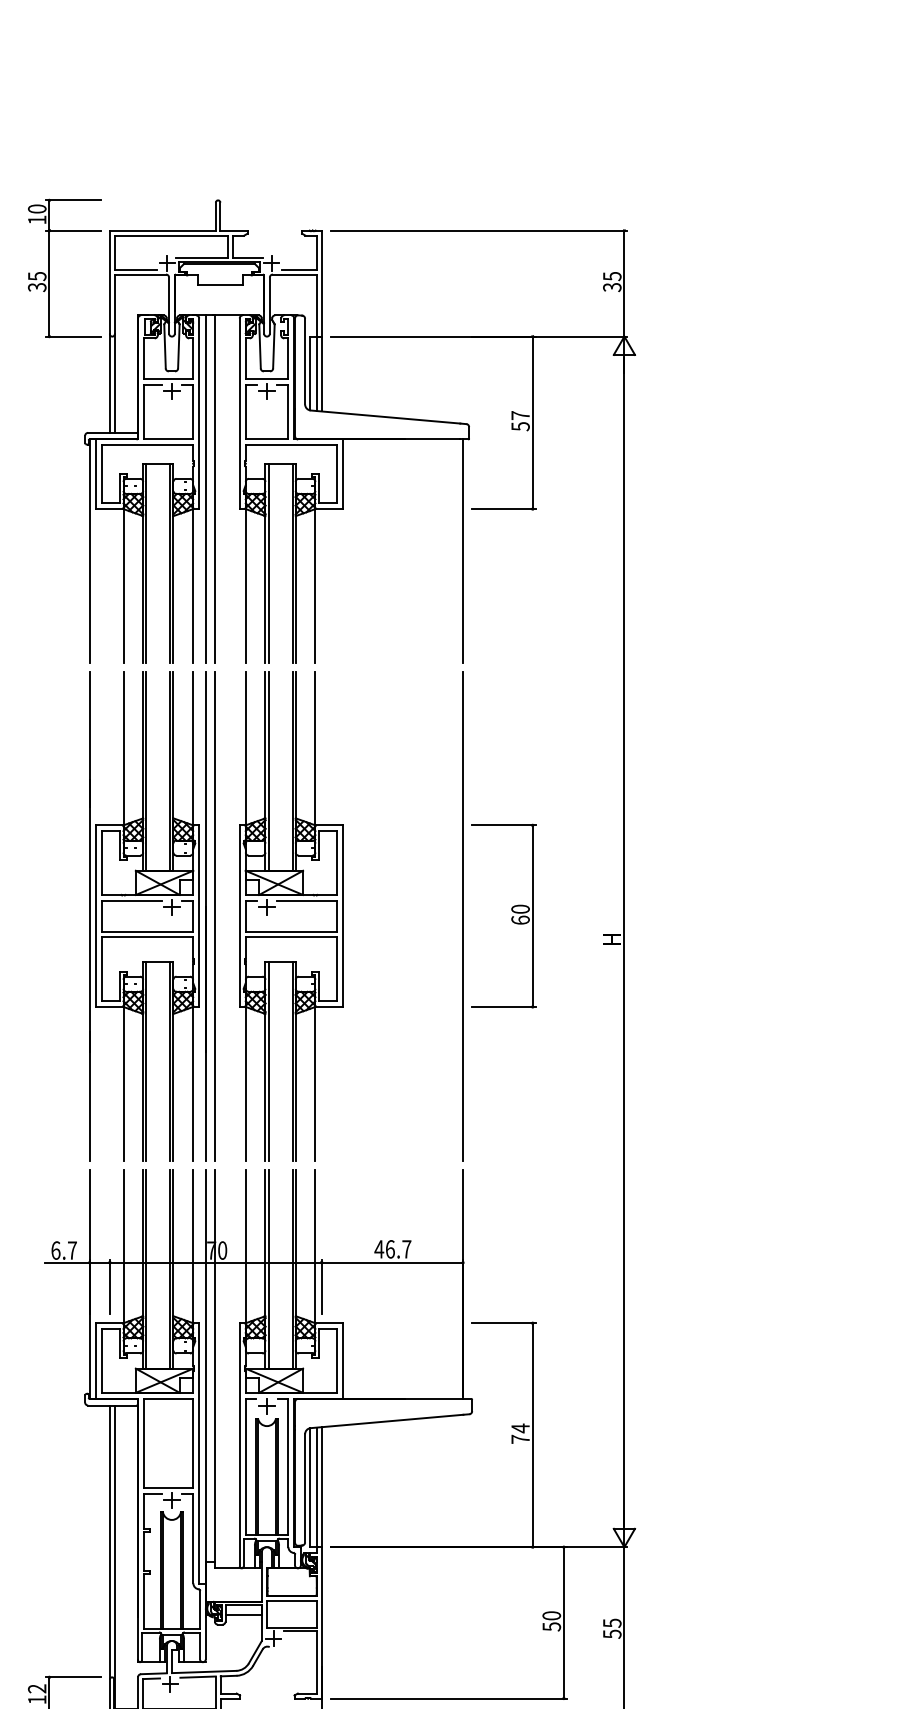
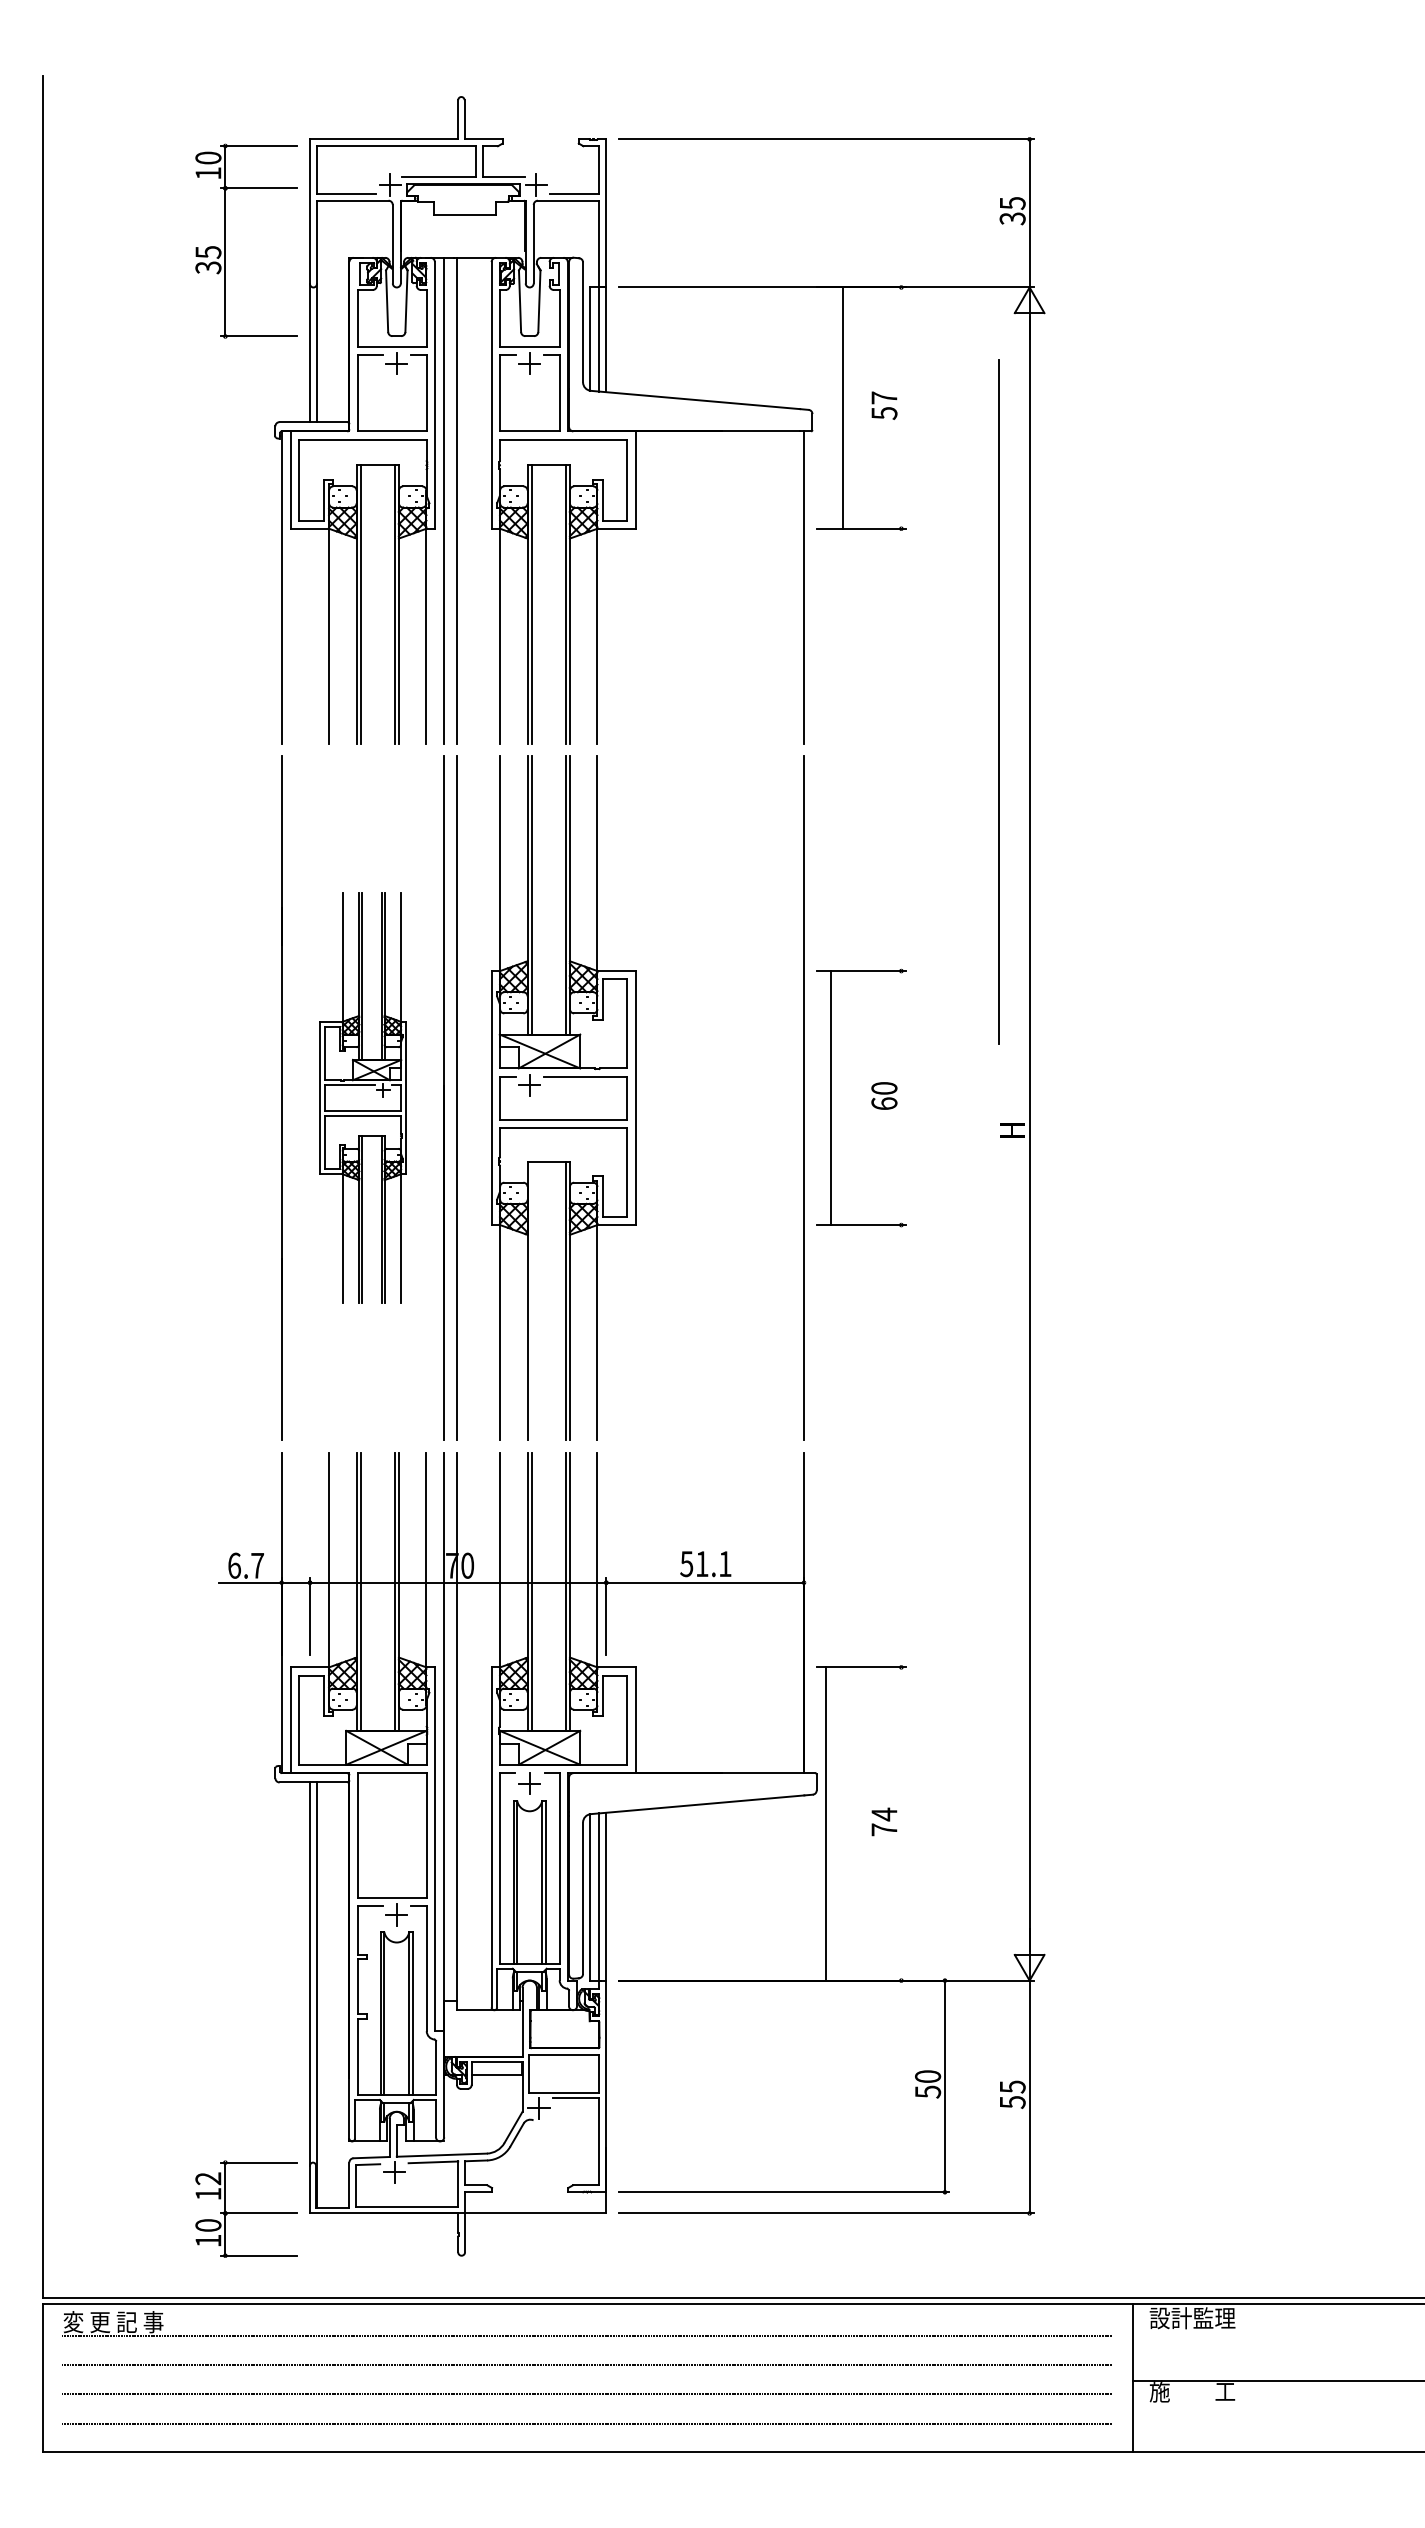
part: (49, 267) -> (225, 240), moved
line: (532, 422) -> (843, 407), moved
line: (602, 632) -> (998, 701), added
part: (147, 915) -> (362, 1097), size x0.6
line: (532, 916) -> (831, 1098), moved
line: (268, 1060) -> (531, 1300), removed
text: (392, 1249) -> (705, 1564), 46.7 -> 51.1
line: (532, 1434) -> (826, 1823), moved

